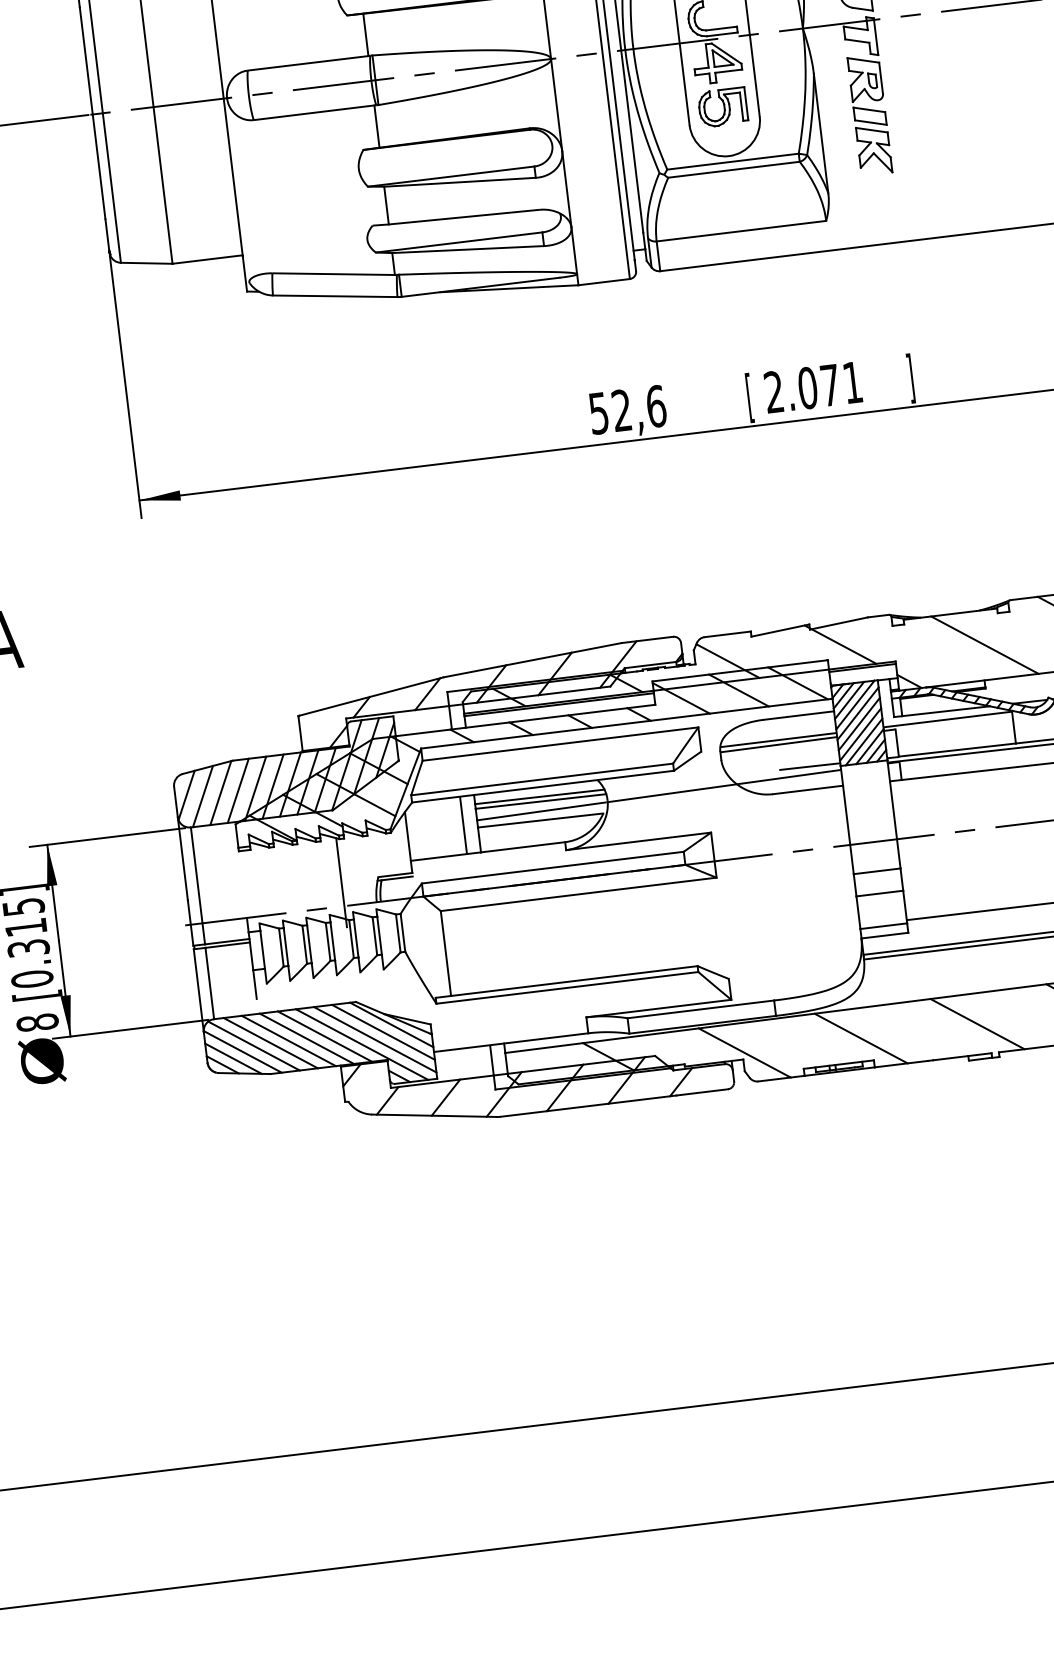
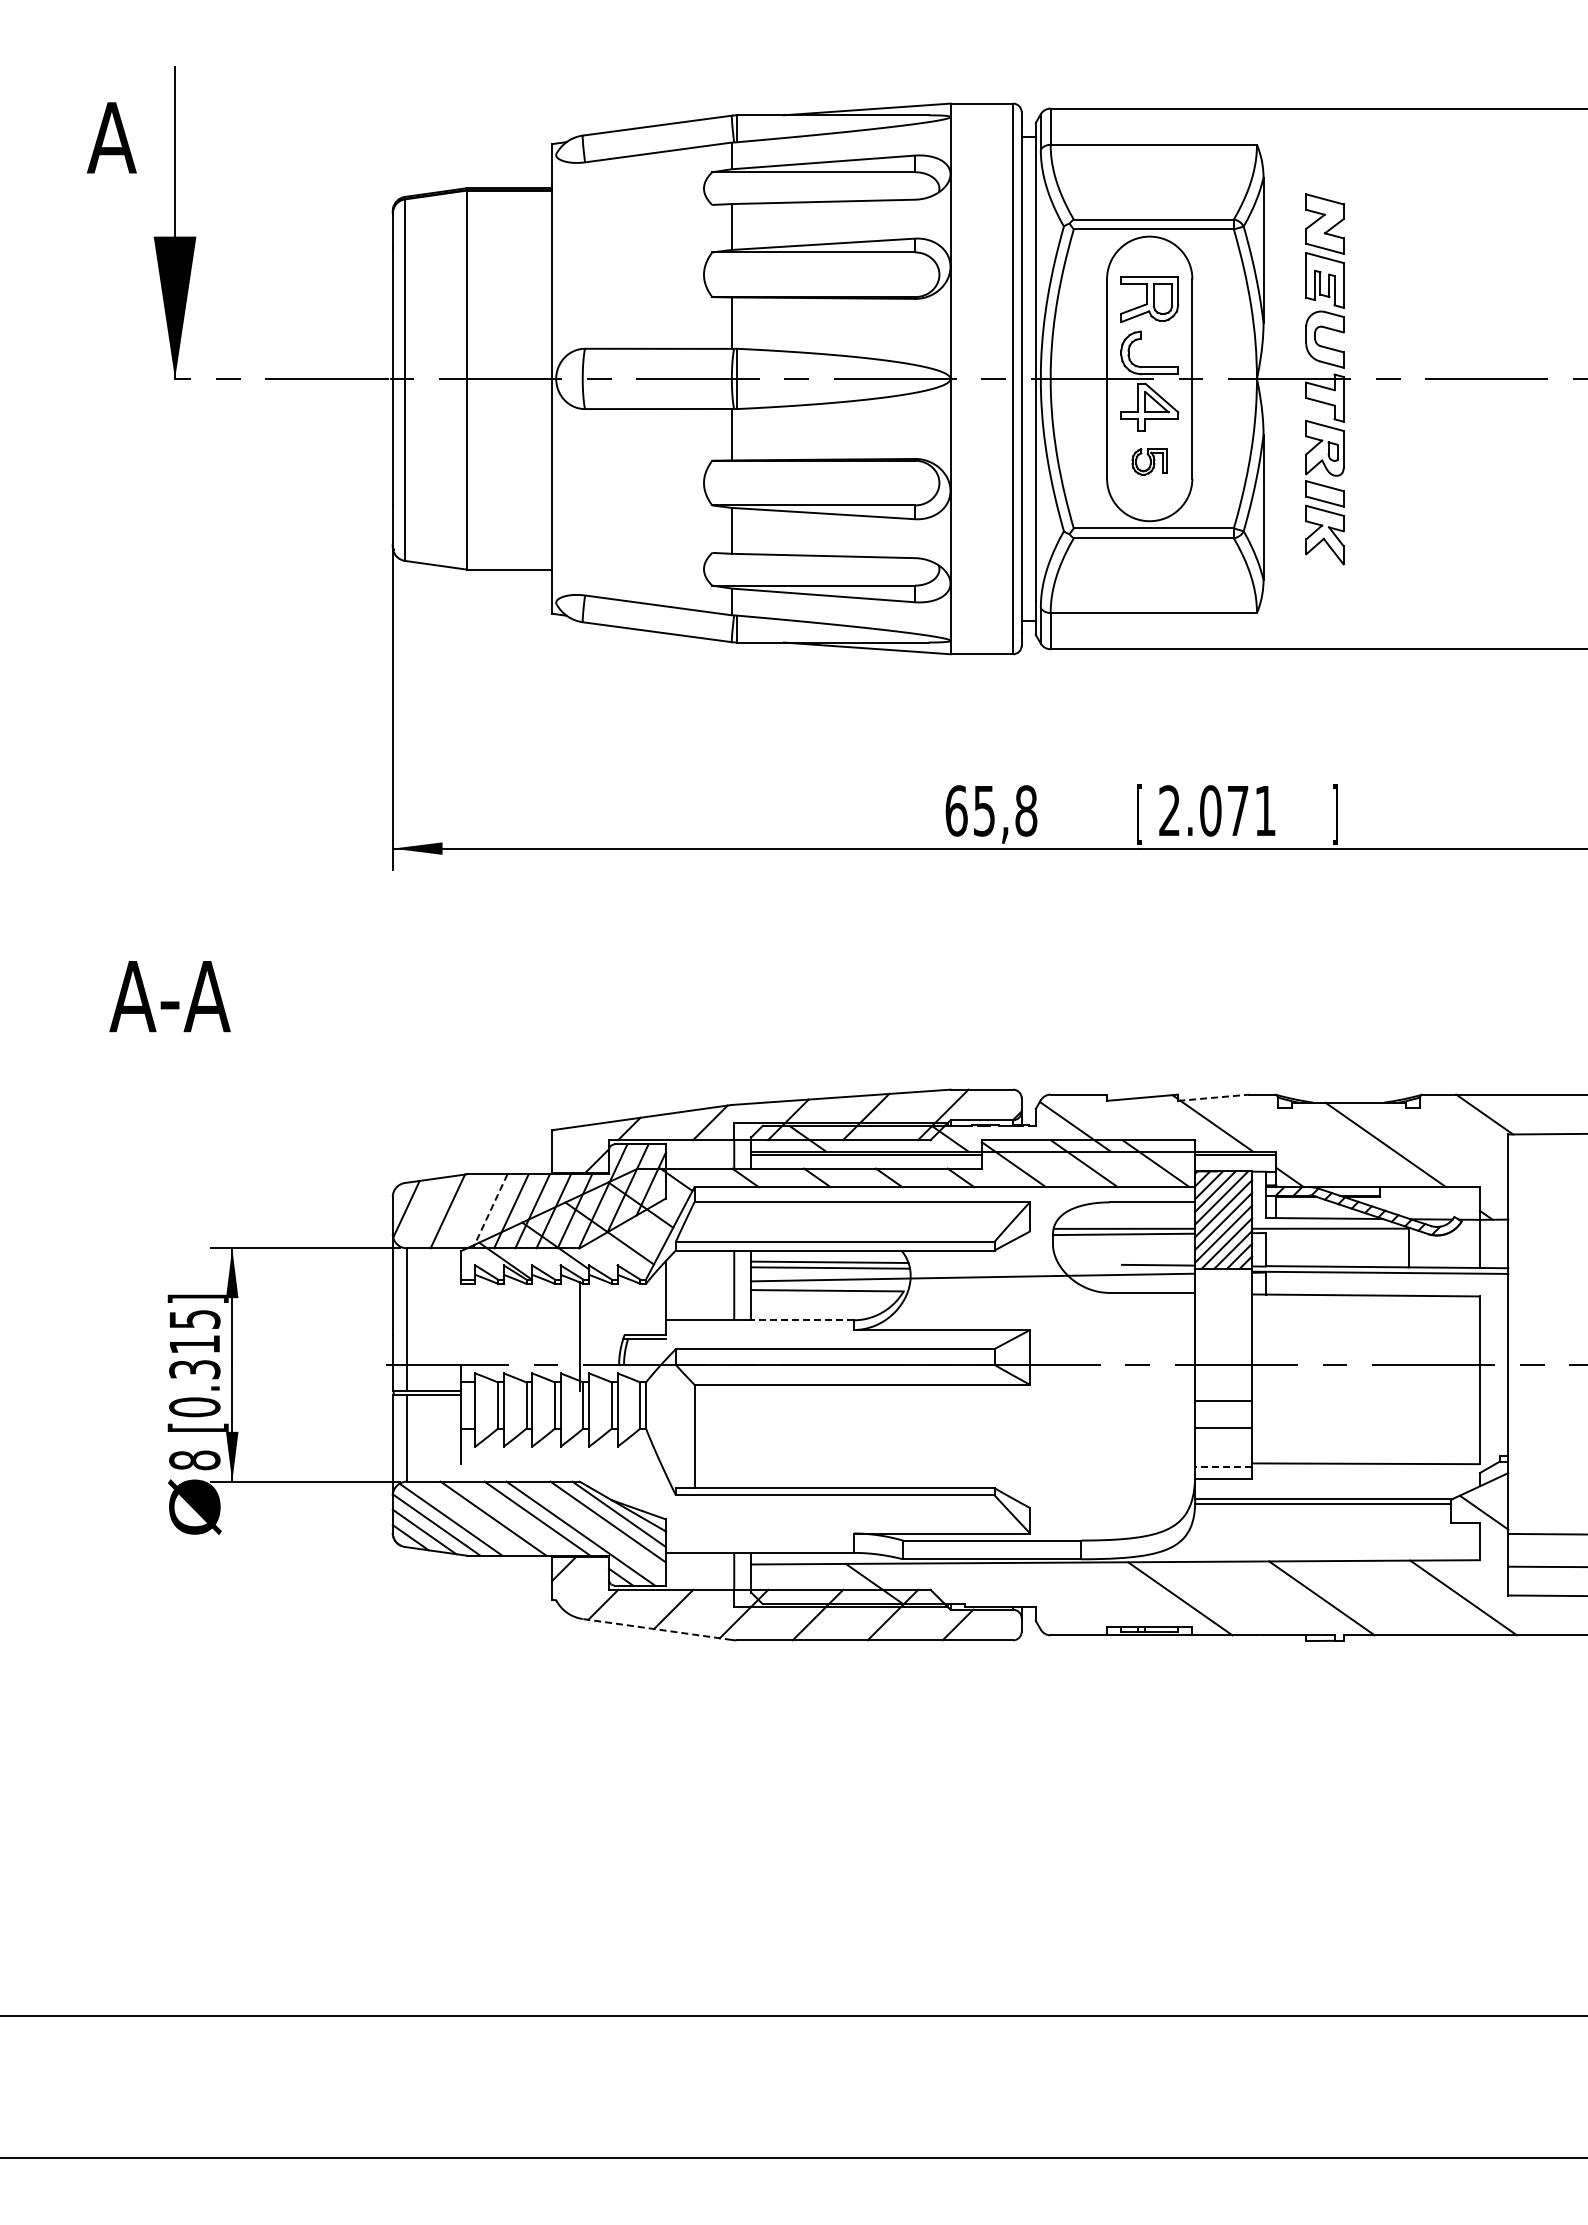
part: (722, 107) -> (1149, 461), size x0.6
text: (627, 409) -> (991, 810), 52,6 -> 65,8
line: (838, 623) -> (1213, 1097), solid -> dashed
line: (255, 788) -> (490, 1211), solid -> dashed
line: (237, 791) -> (468, 1211), removed
line: (202, 796) -> (425, 1212), removed
line: (523, 847) -> (802, 1320), solid -> dashed
line: (883, 926) -> (1223, 1467), solid -> dashed
line: (306, 1038) -> (515, 1518), removed
line: (374, 1039) -> (596, 1529), removed
line: (270, 1043) -> (471, 1518), removed
line: (744, 1053) -> (1038, 1599), removed
line: (433, 1115) -> (656, 1629), solid -> dashed

